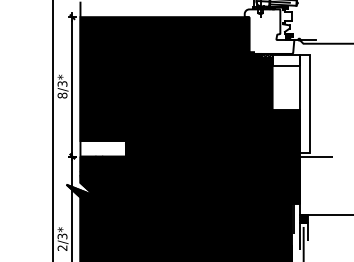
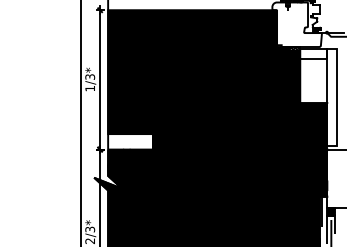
text: (62, 95) -> (90, 88), 8/3* -> 1/3*

